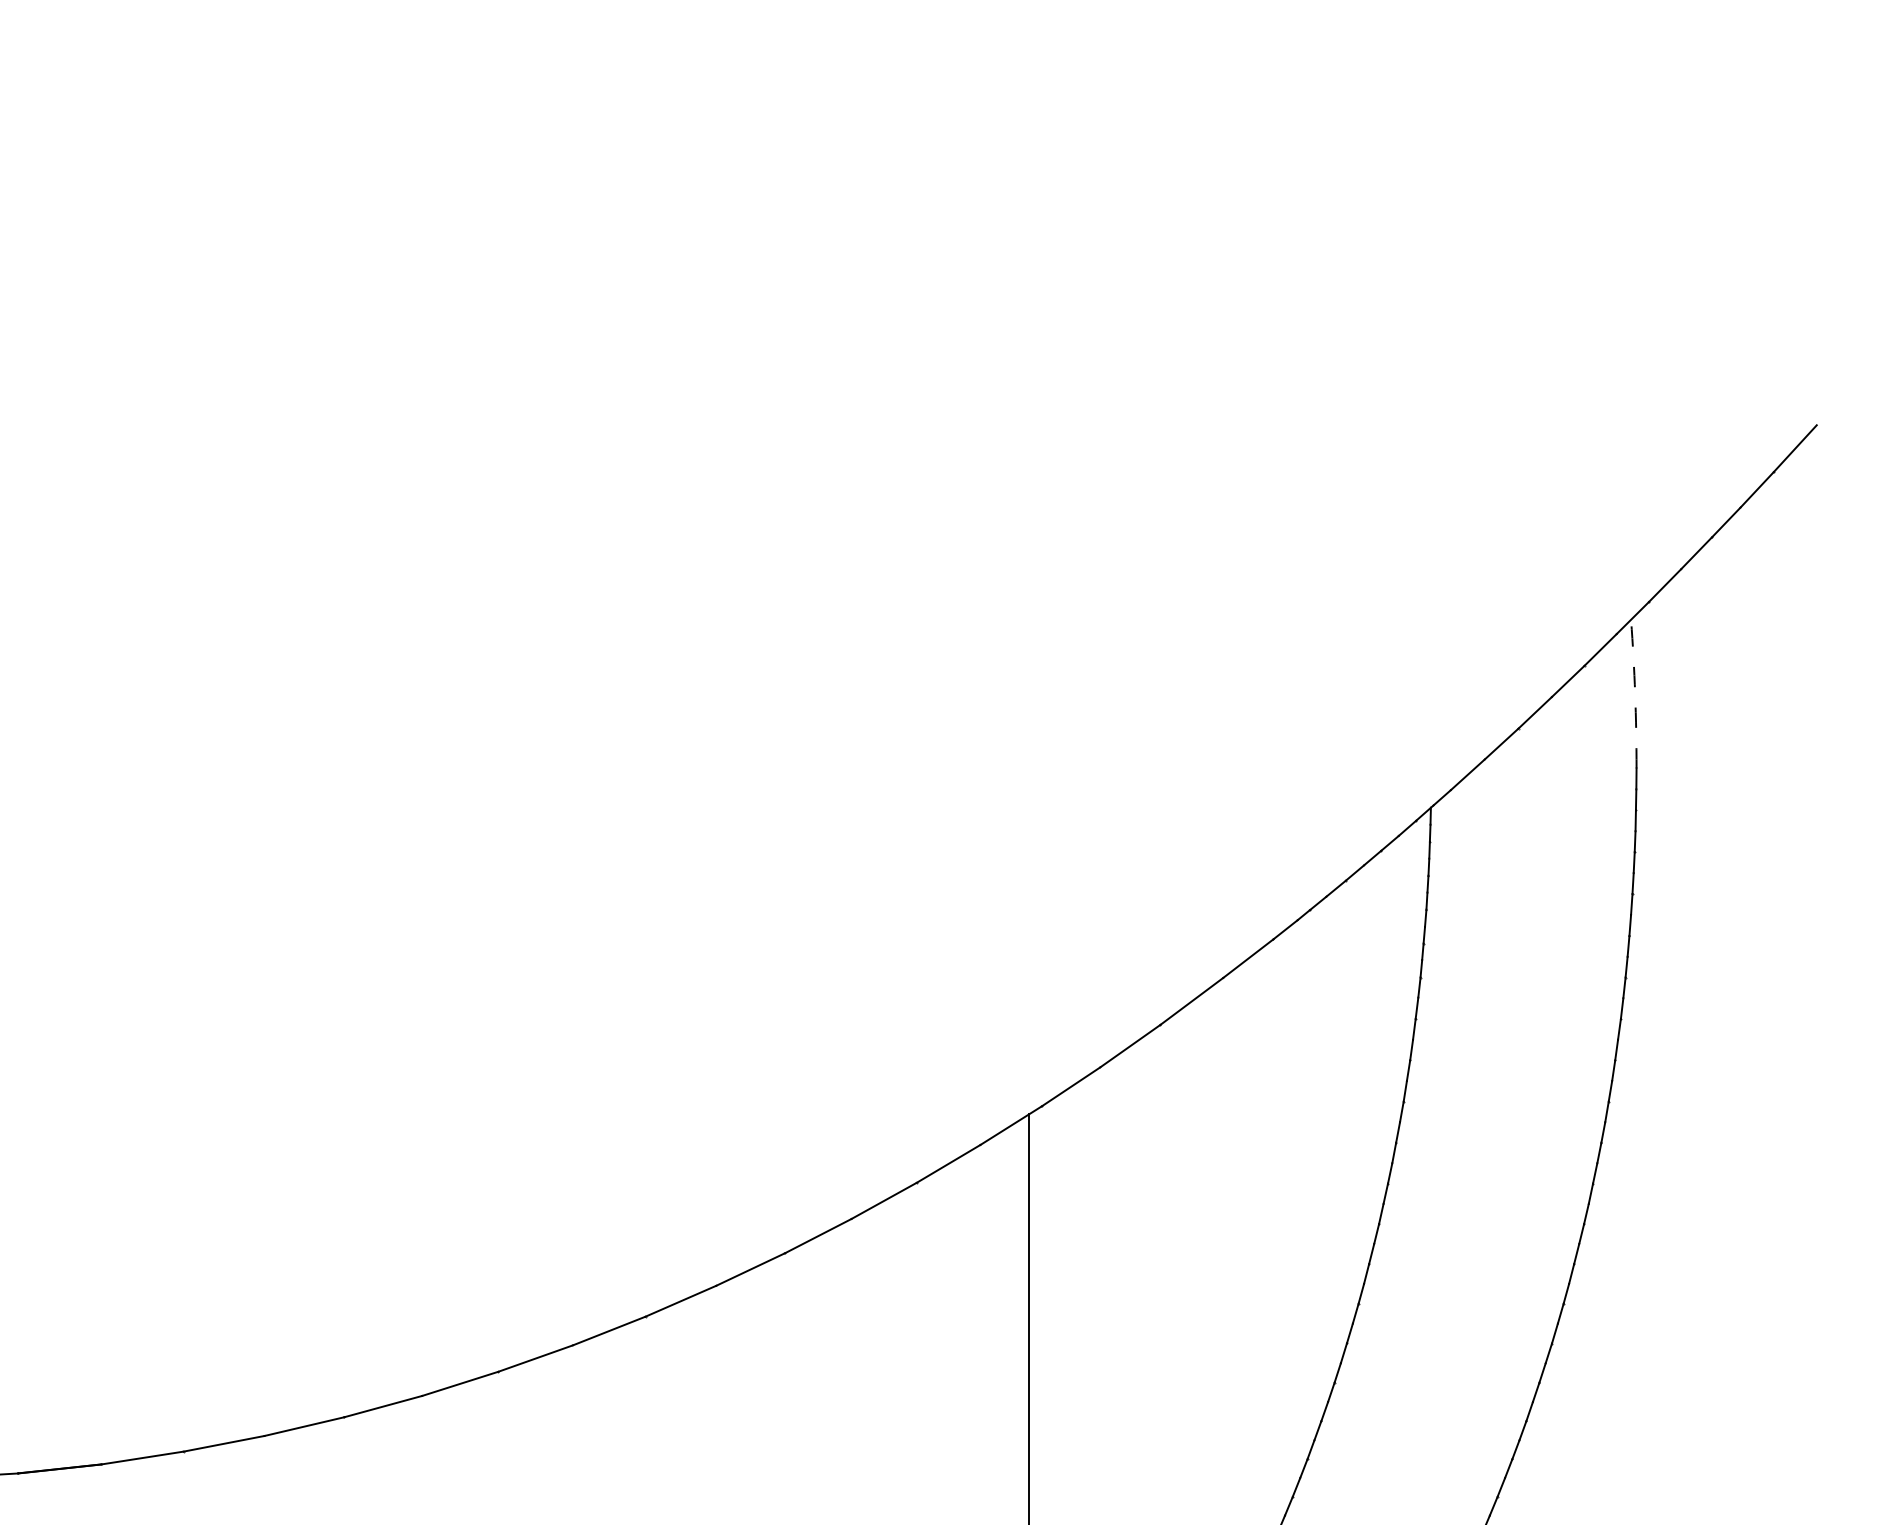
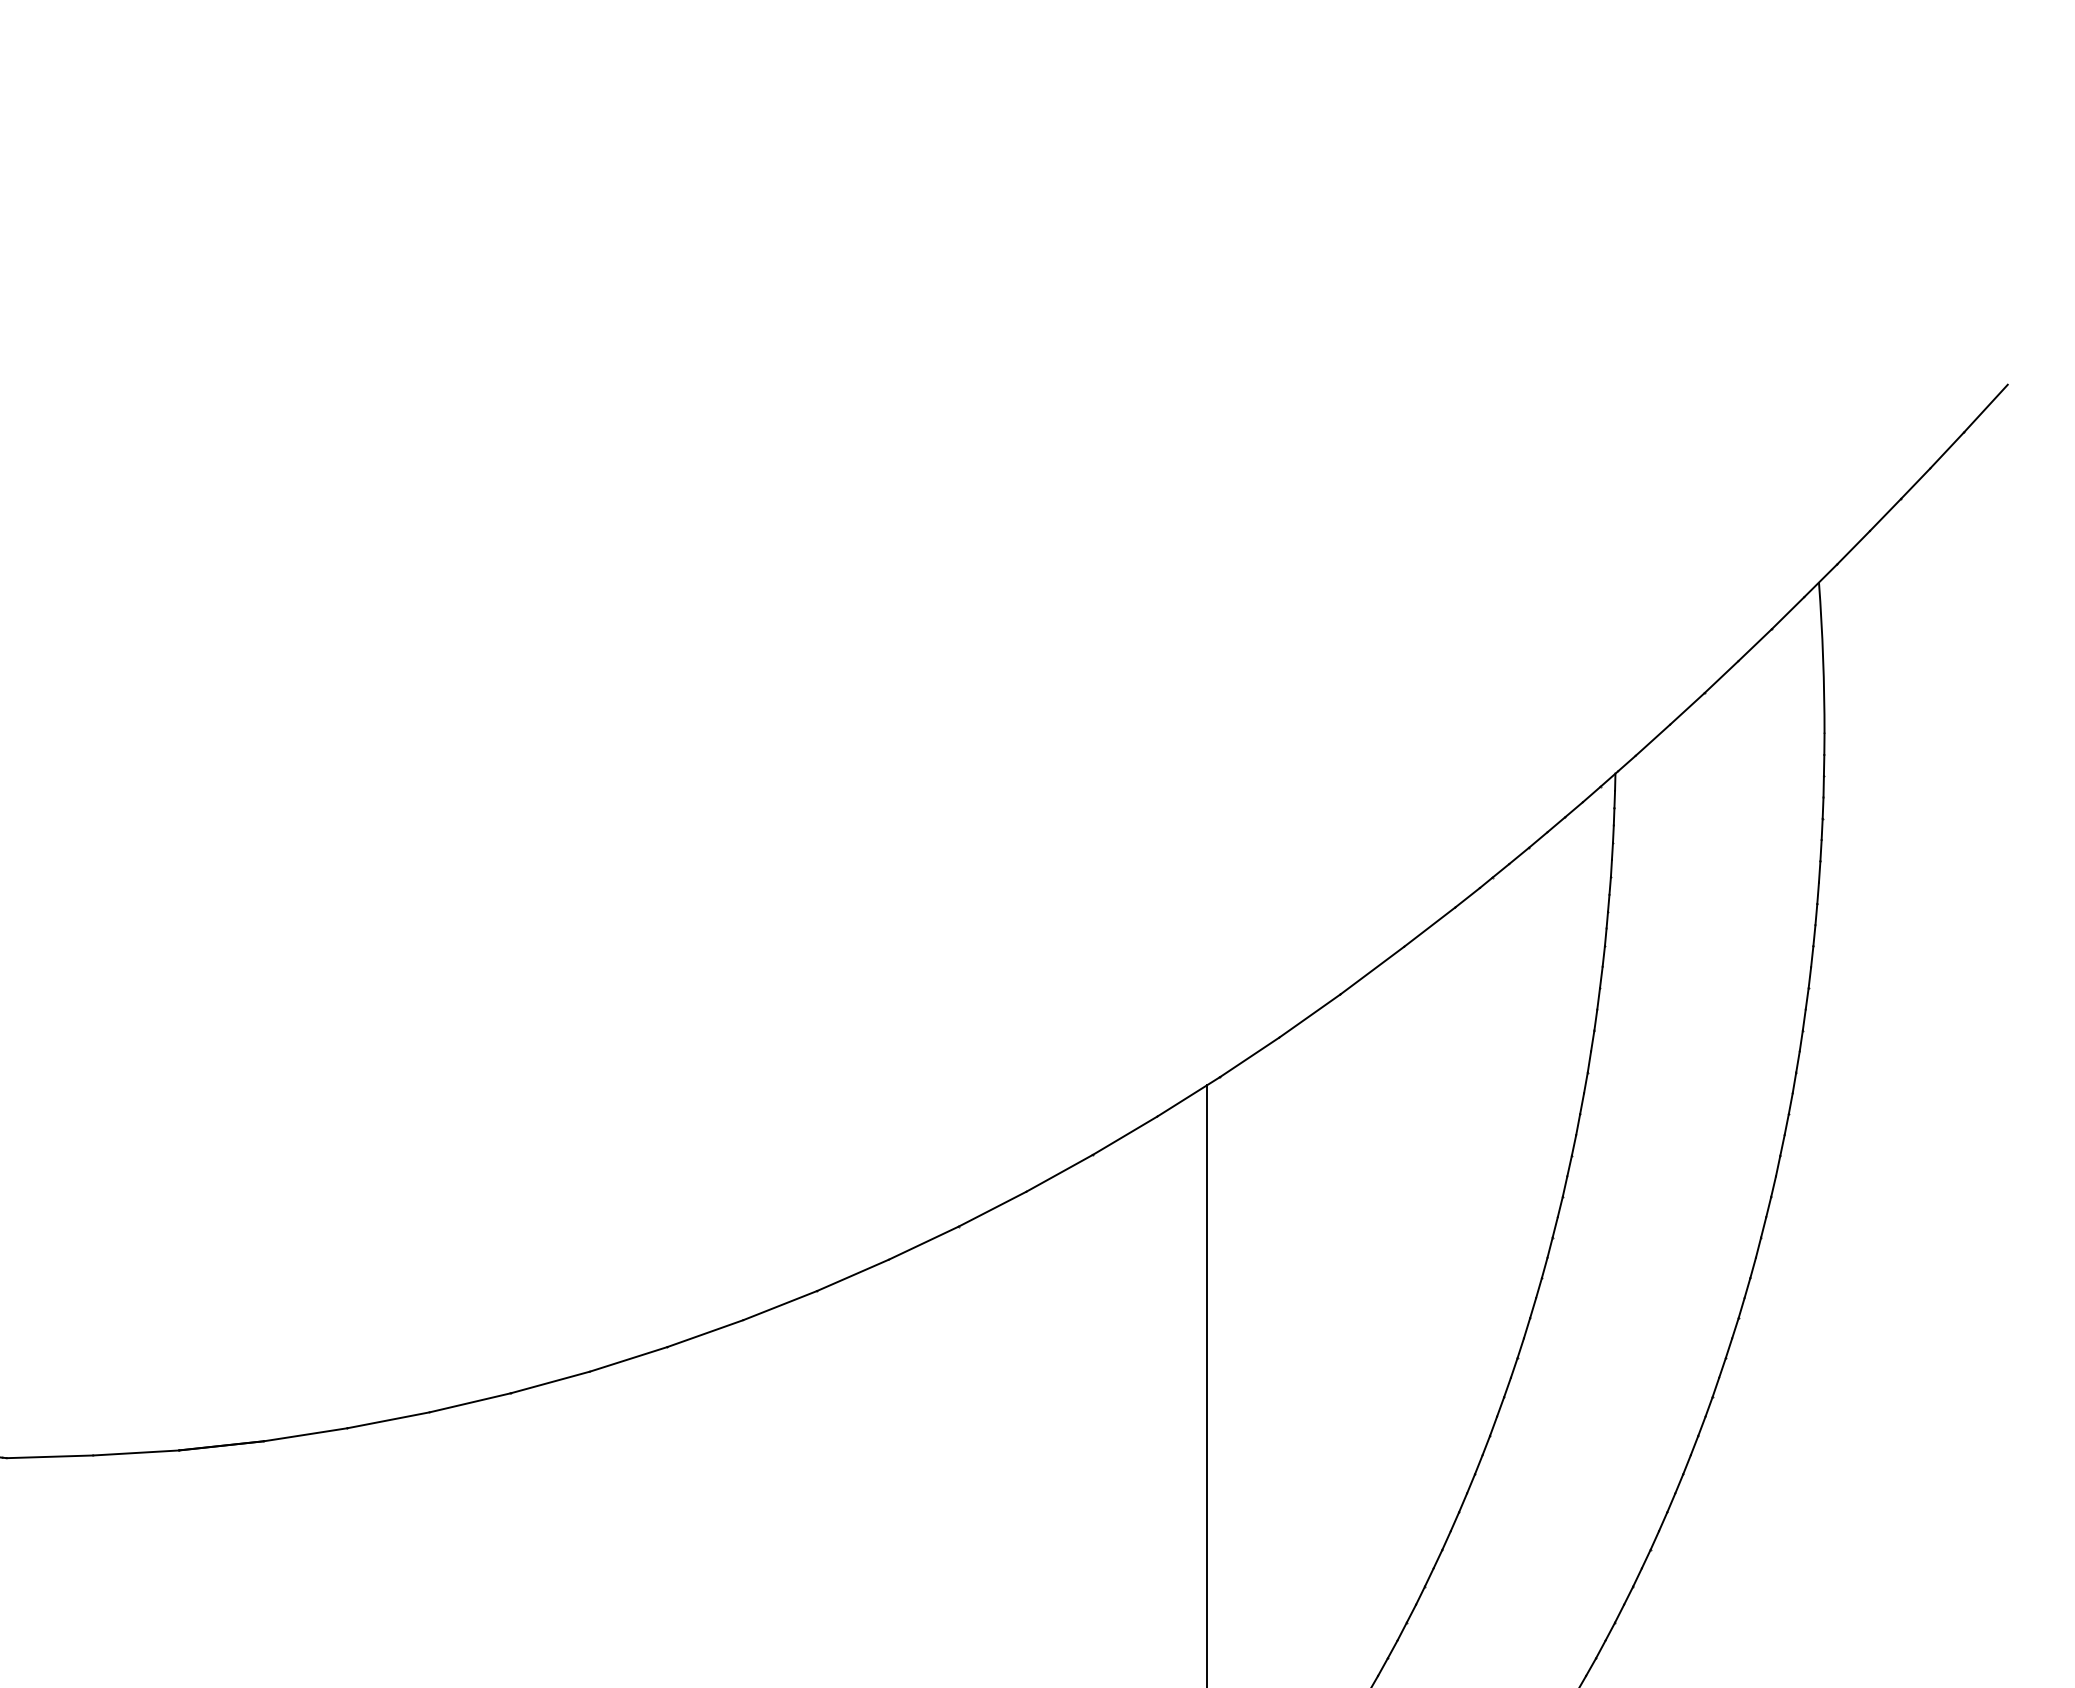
arc: (1635, 694) -> (1823, 658), dashed -> solid

